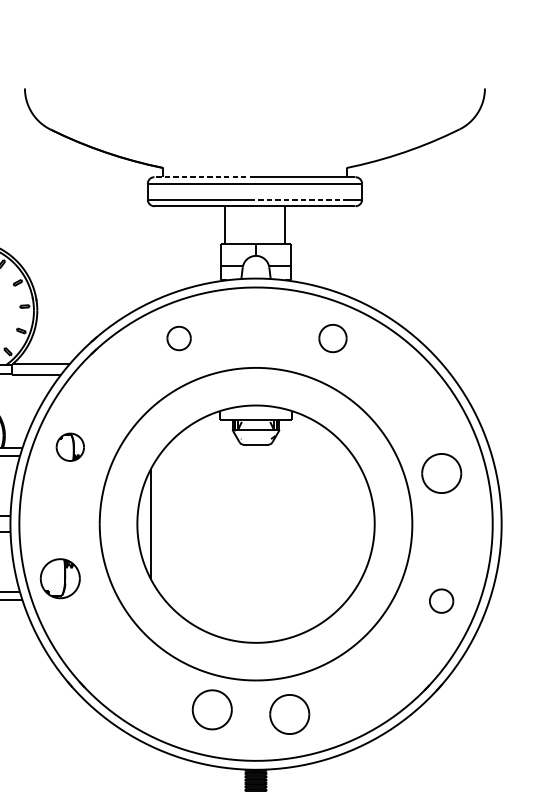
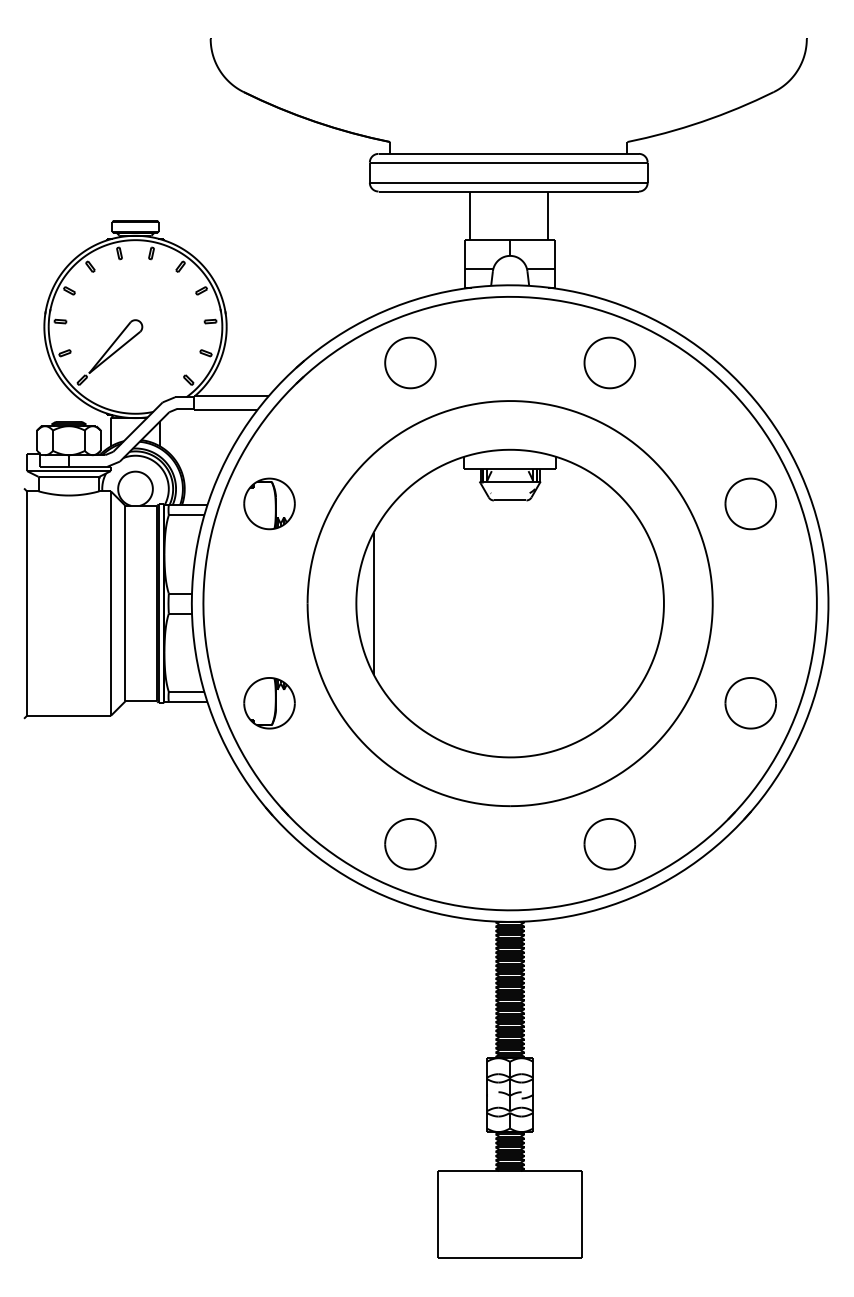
line: (204, 176) -> (443, 153), dashed -> solid
line: (301, 199) -> (569, 182), dashed -> solid
part: (179, 338) -> (410, 362), size x1.67
part: (332, 338) -> (609, 362), size x1.43
part: (70, 446) -> (269, 503), size x1.43
part: (441, 473) -> (750, 503), moved
part: (60, 578) -> (269, 703), moved
part: (441, 601) -> (750, 703), size x1.67
part: (212, 710) -> (410, 844), moved
part: (289, 714) -> (609, 844), moved

